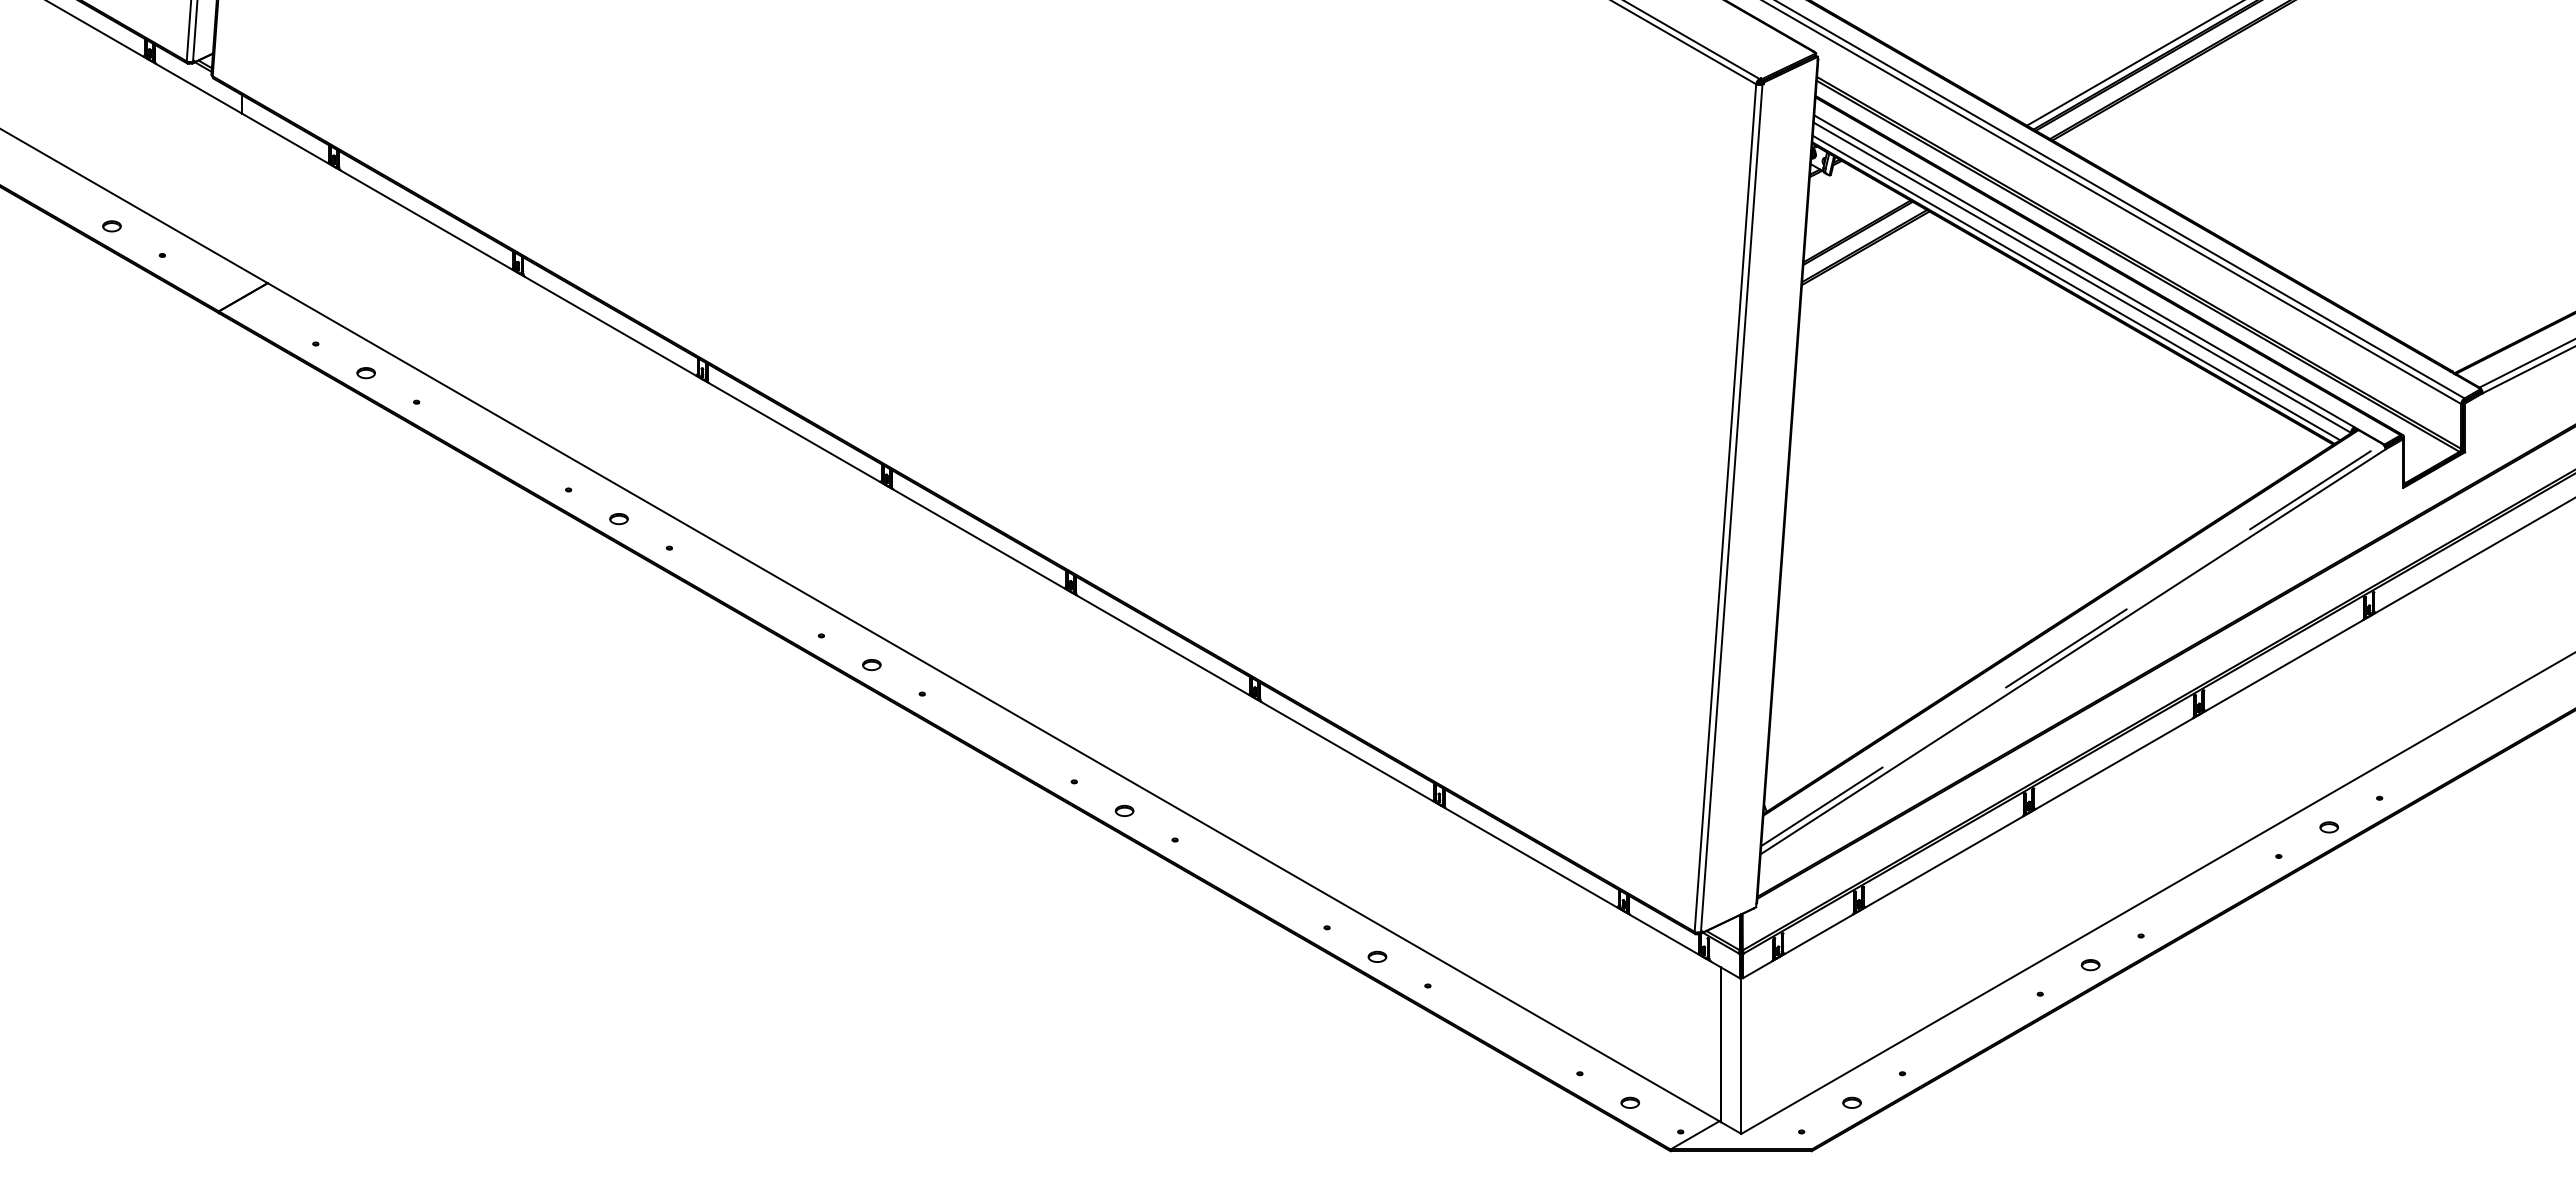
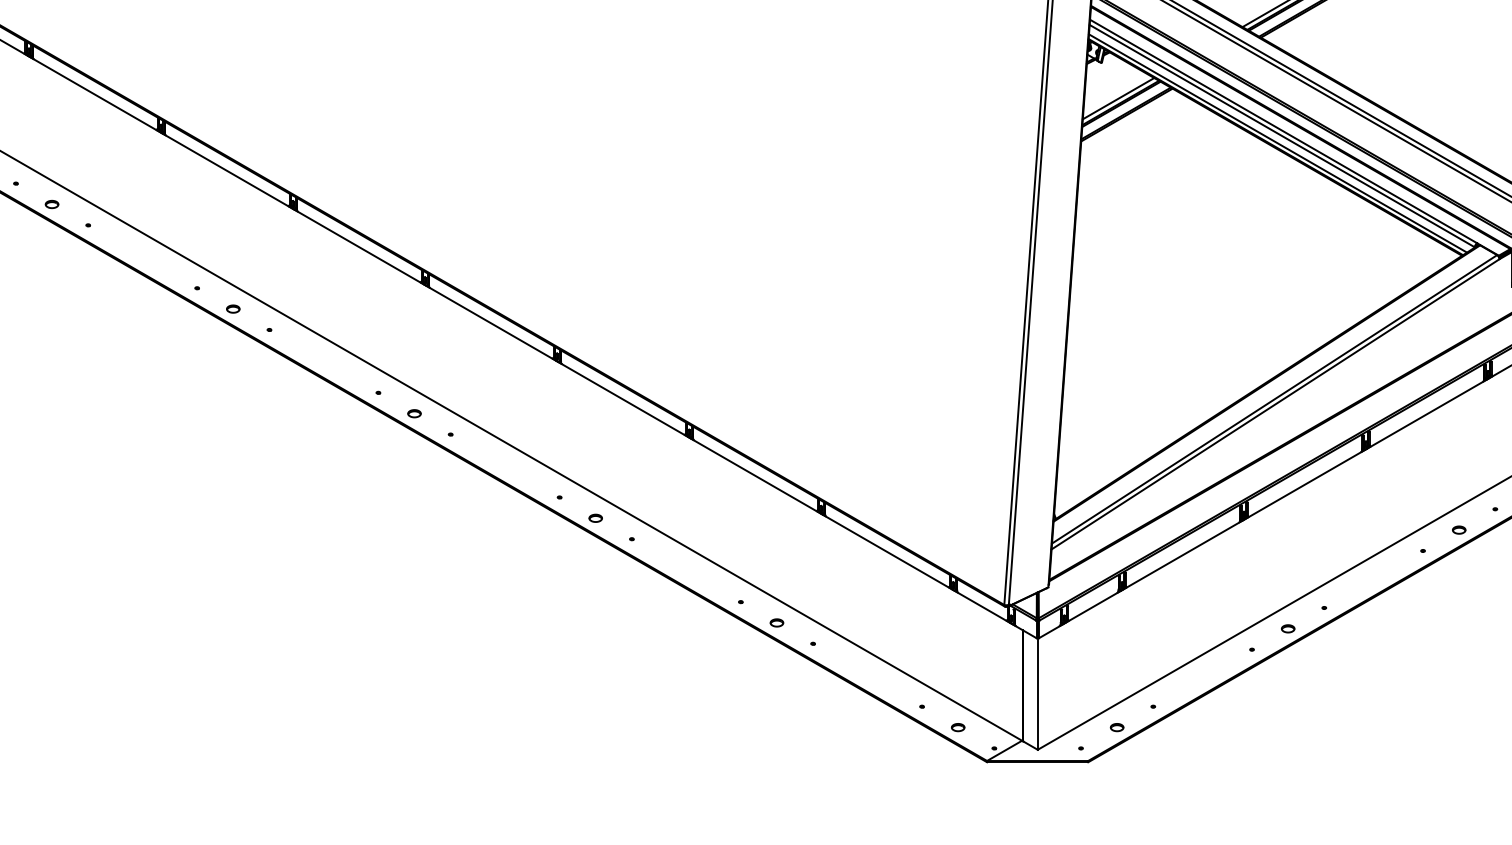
line: (1853, 225) -> (1118, 98), added
line: (2071, 644) -> (1274, 399), dashed -> solid

